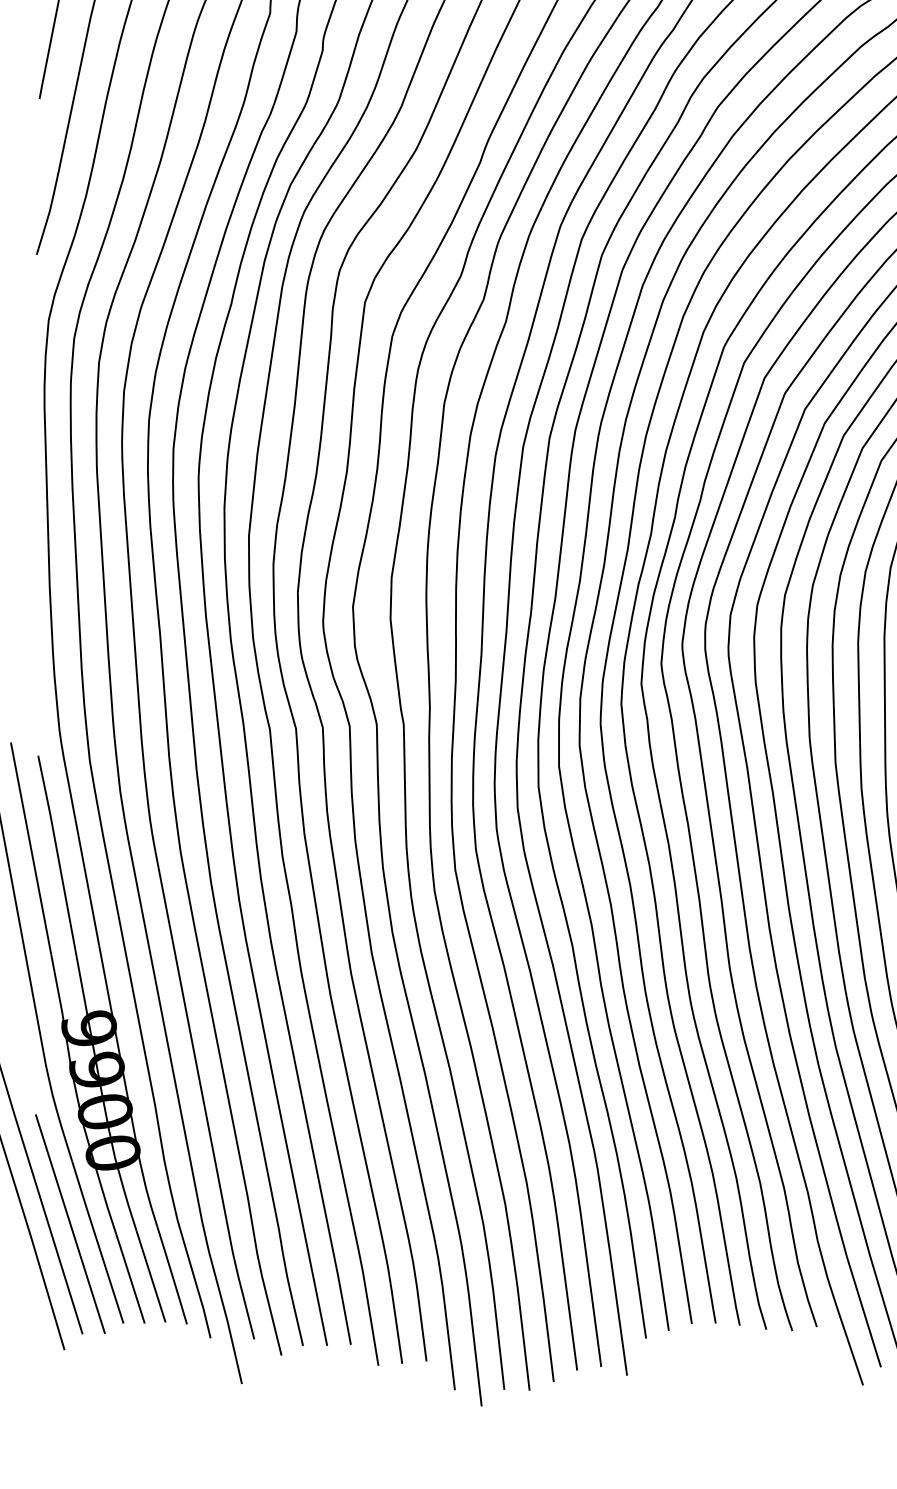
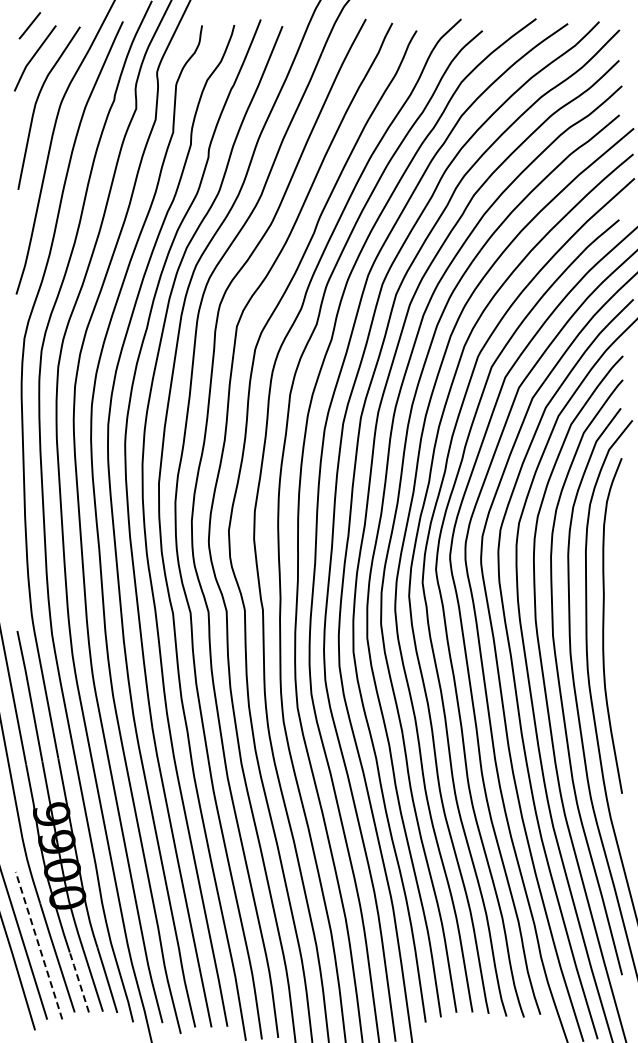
line: (69, 1223) -> (38, 945), solid -> dashed
line: (130, 1277) -> (79, 981), solid -> dashed

